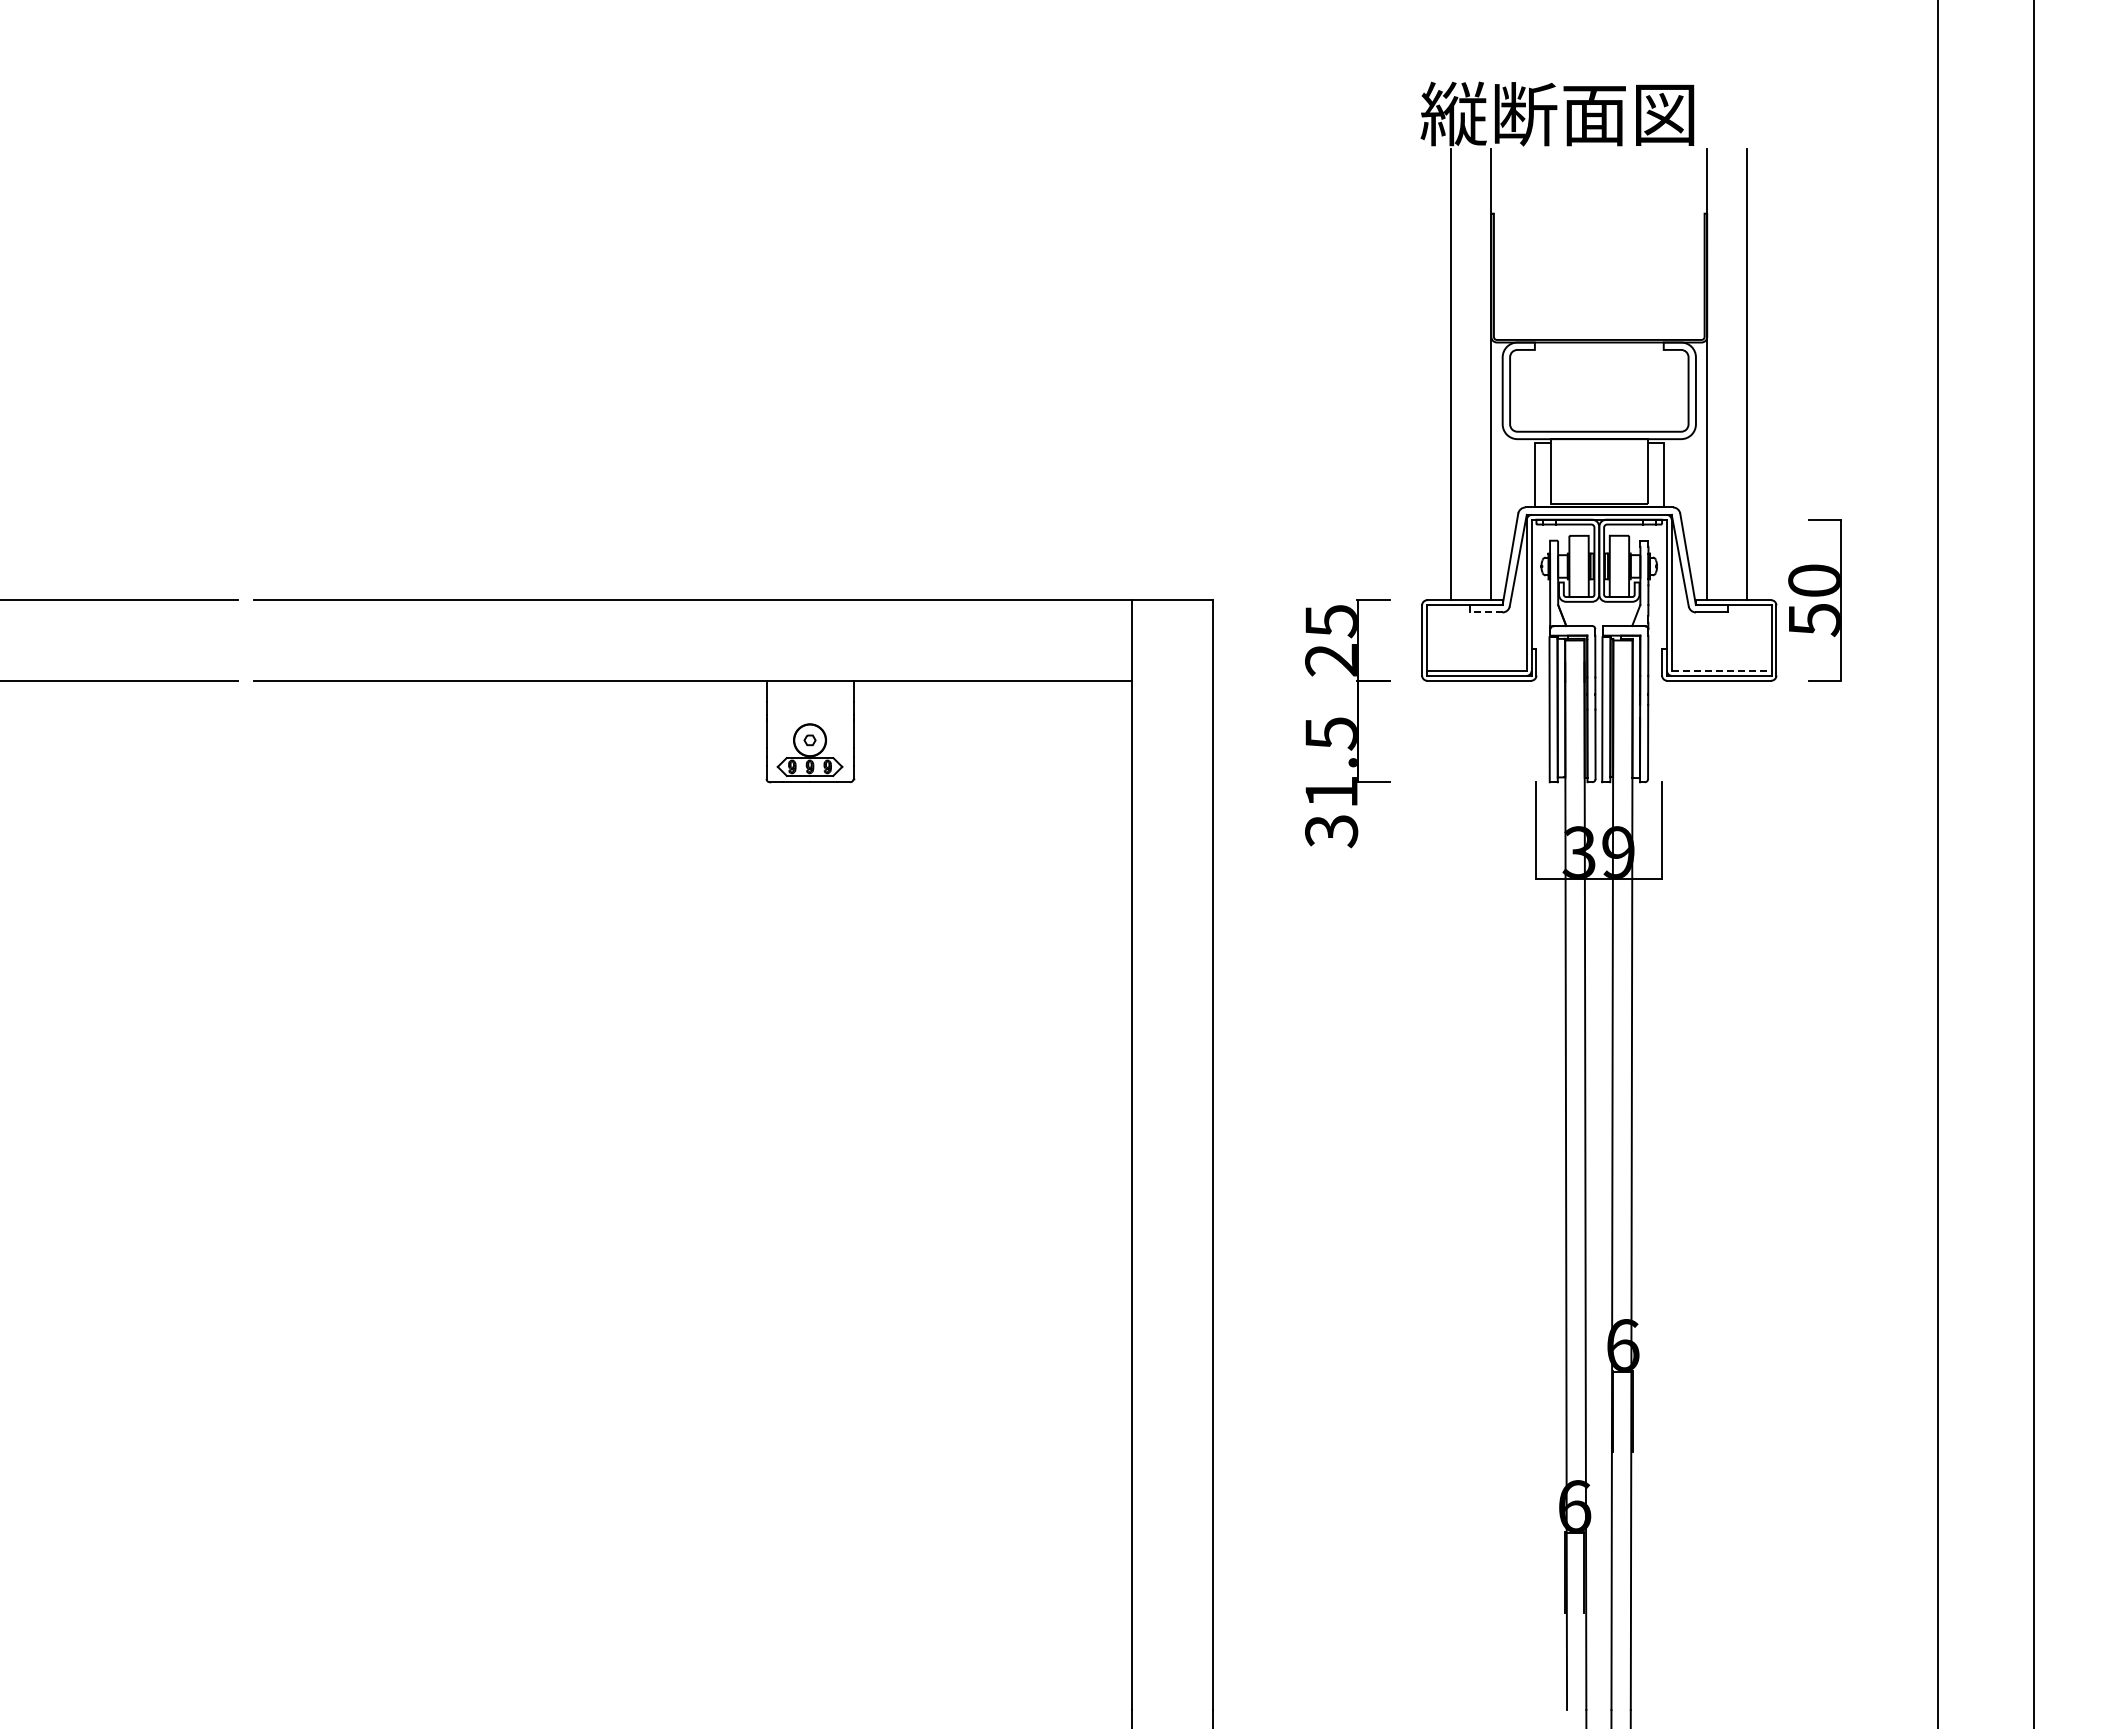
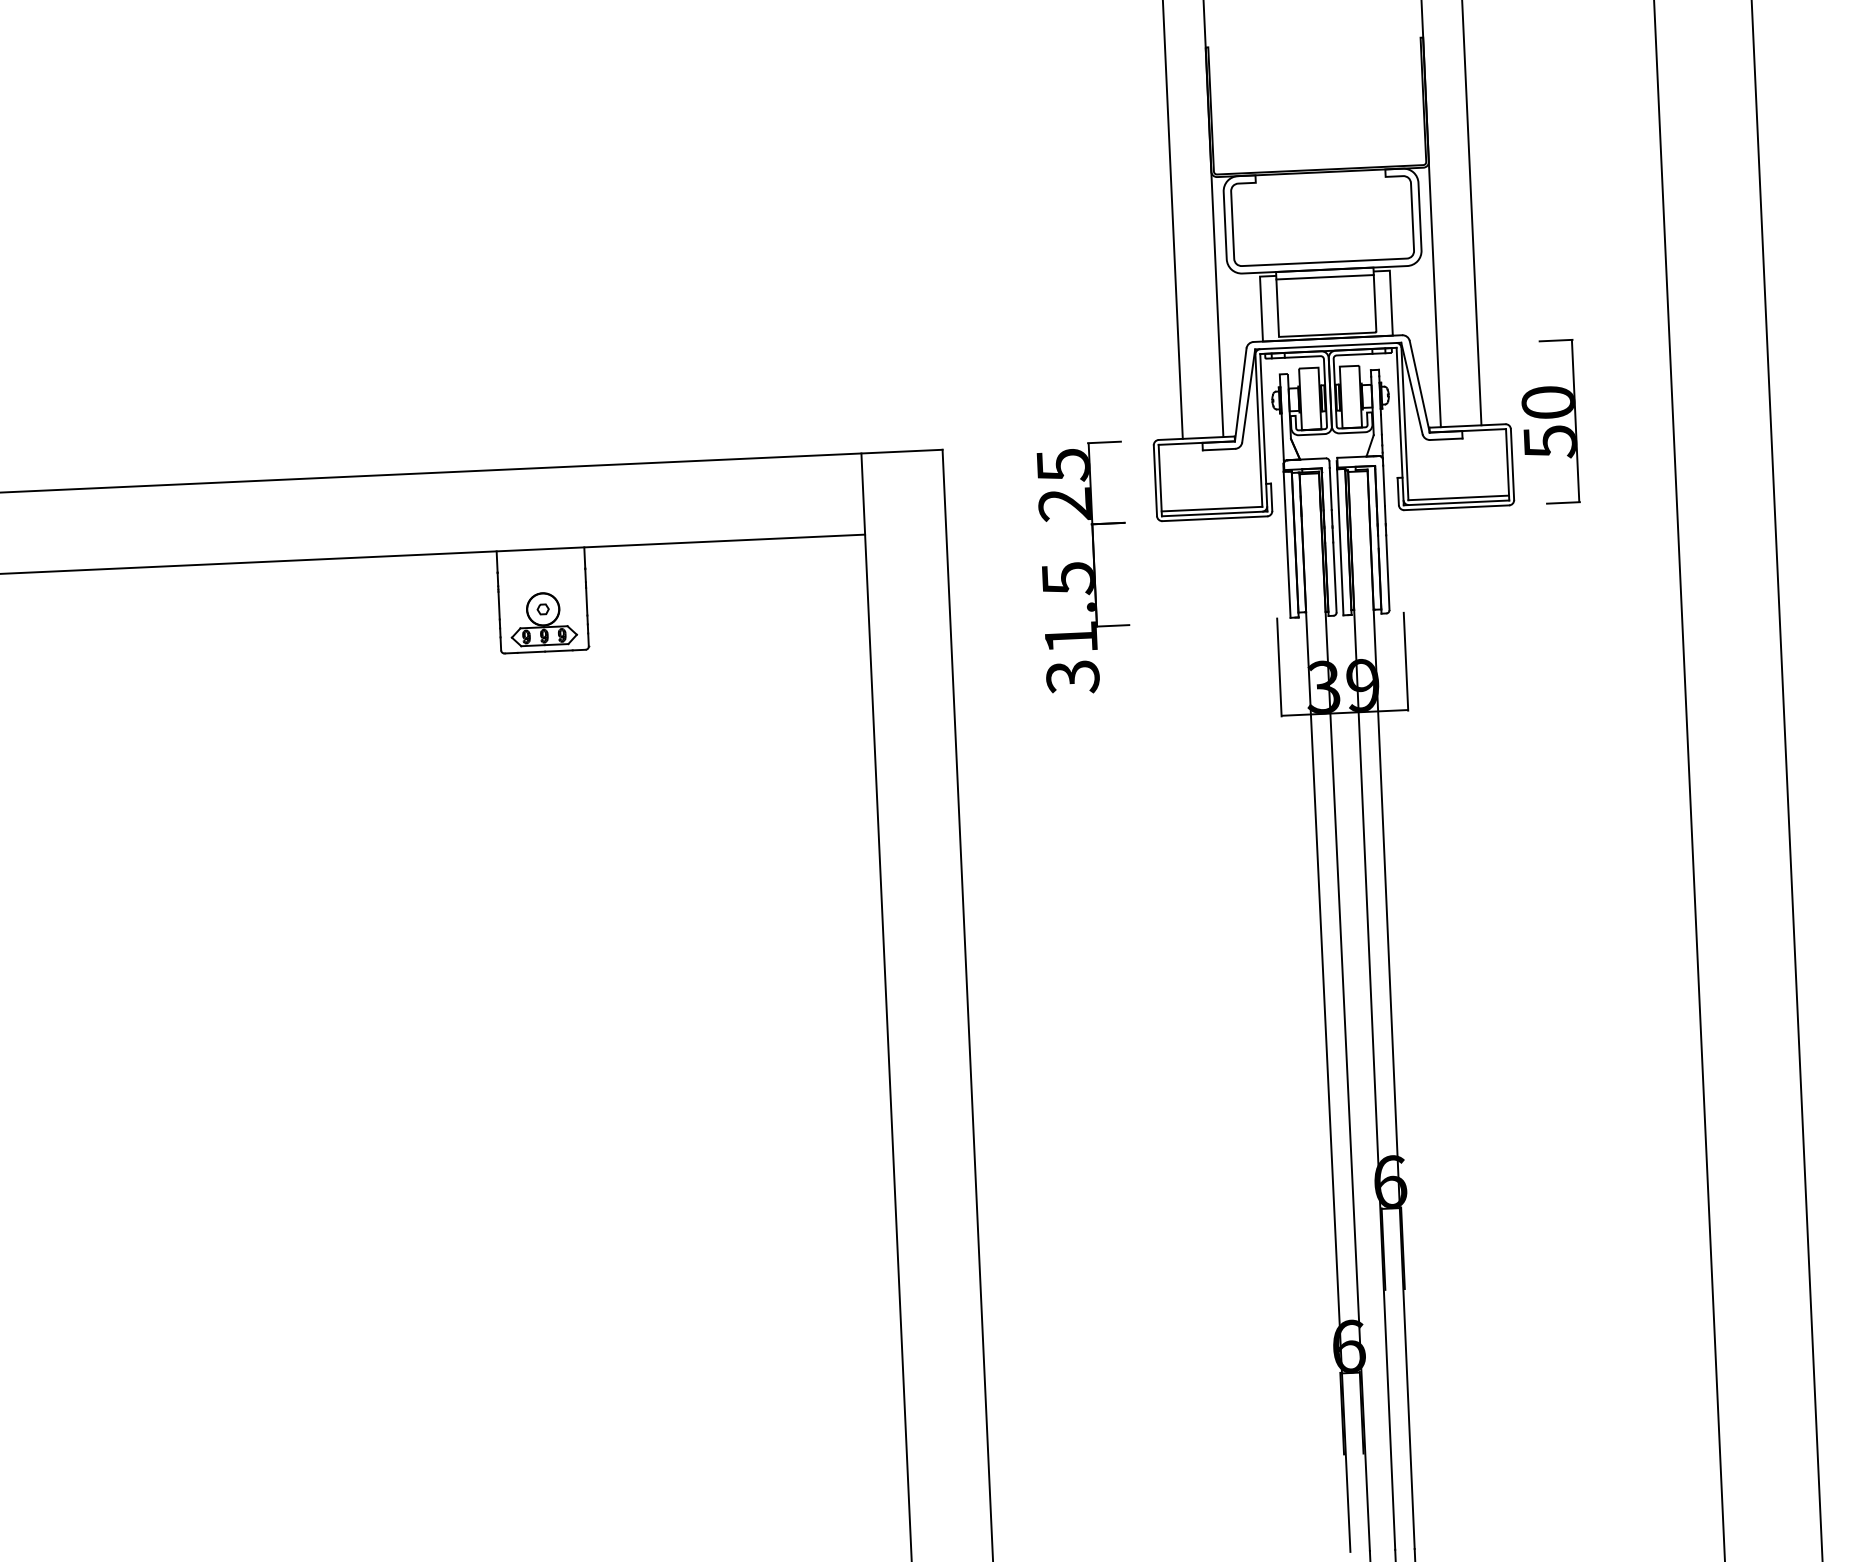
line: (1598, 446) -> (1324, 277), added
line: (1485, 612) -> (1218, 449), dashed -> solid
line: (1721, 671) -> (1458, 498), dashed -> solid

